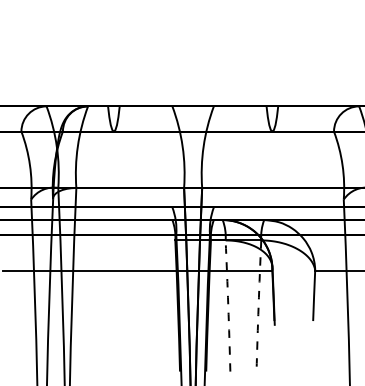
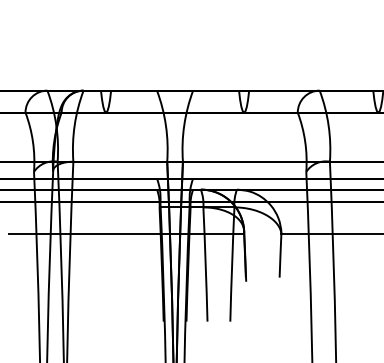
arc: (228, 305) -> (205, 264), dashed -> solid
arc: (259, 305) -> (232, 264), dashed -> solid

